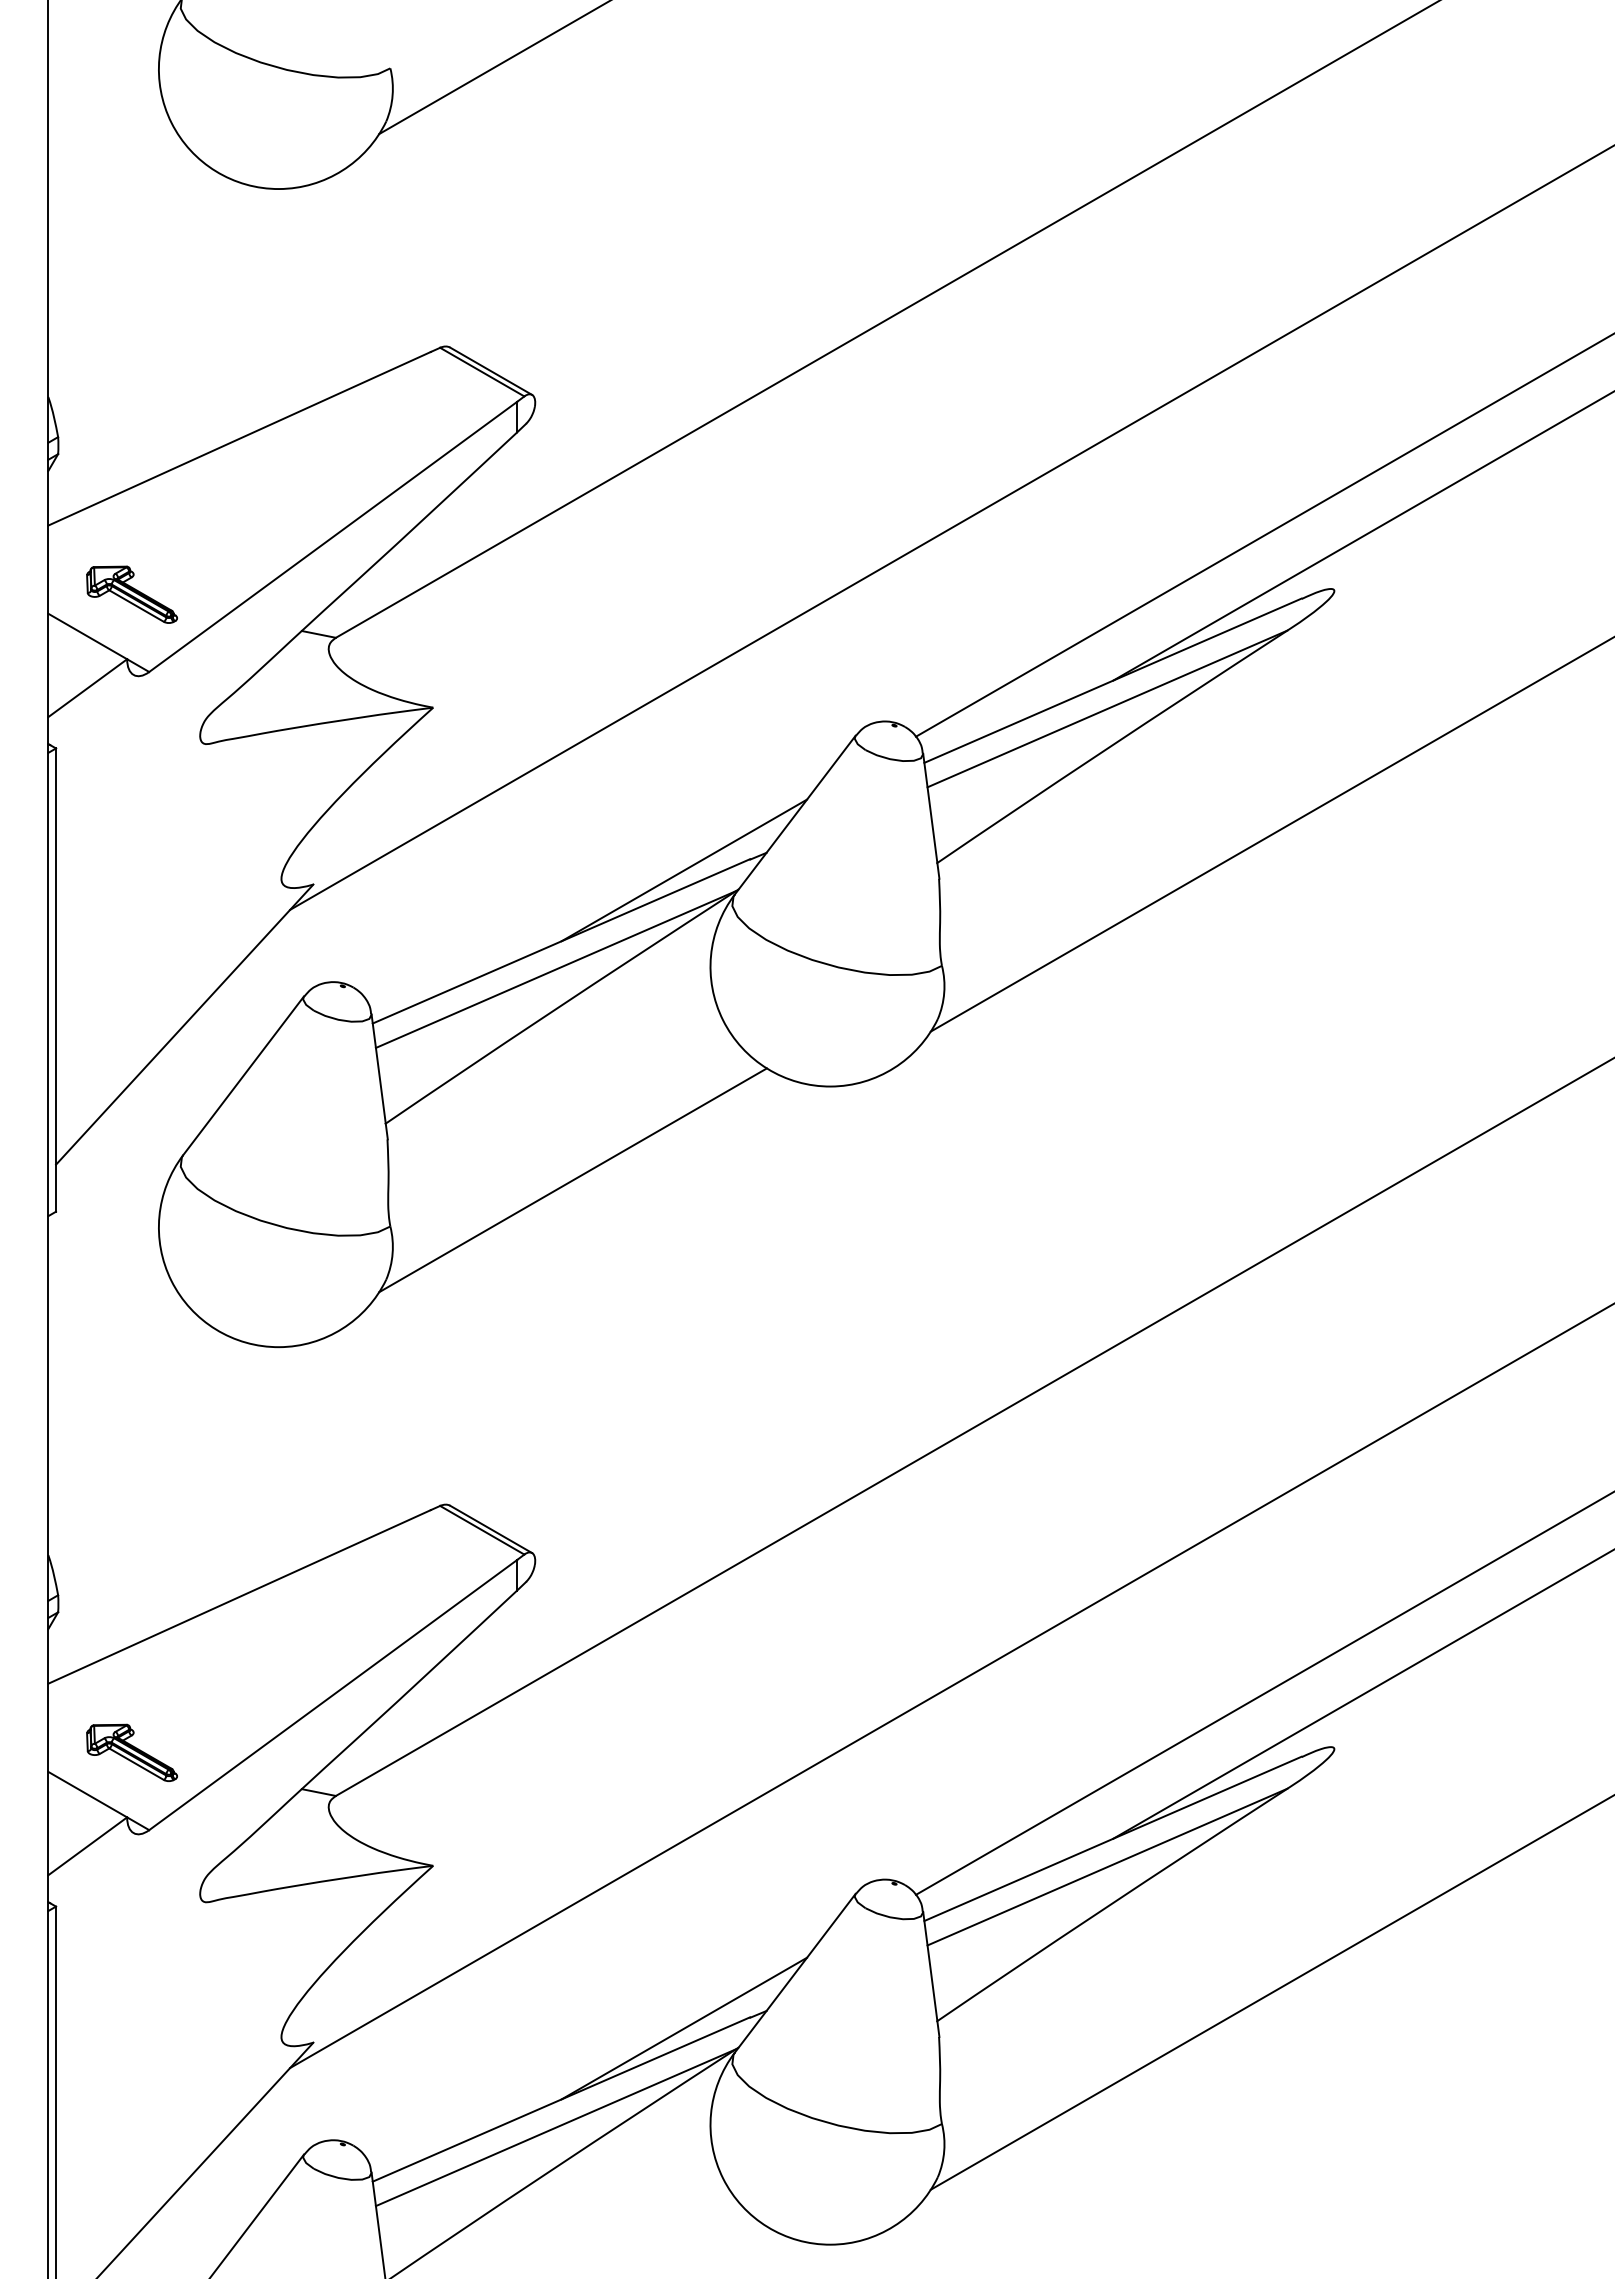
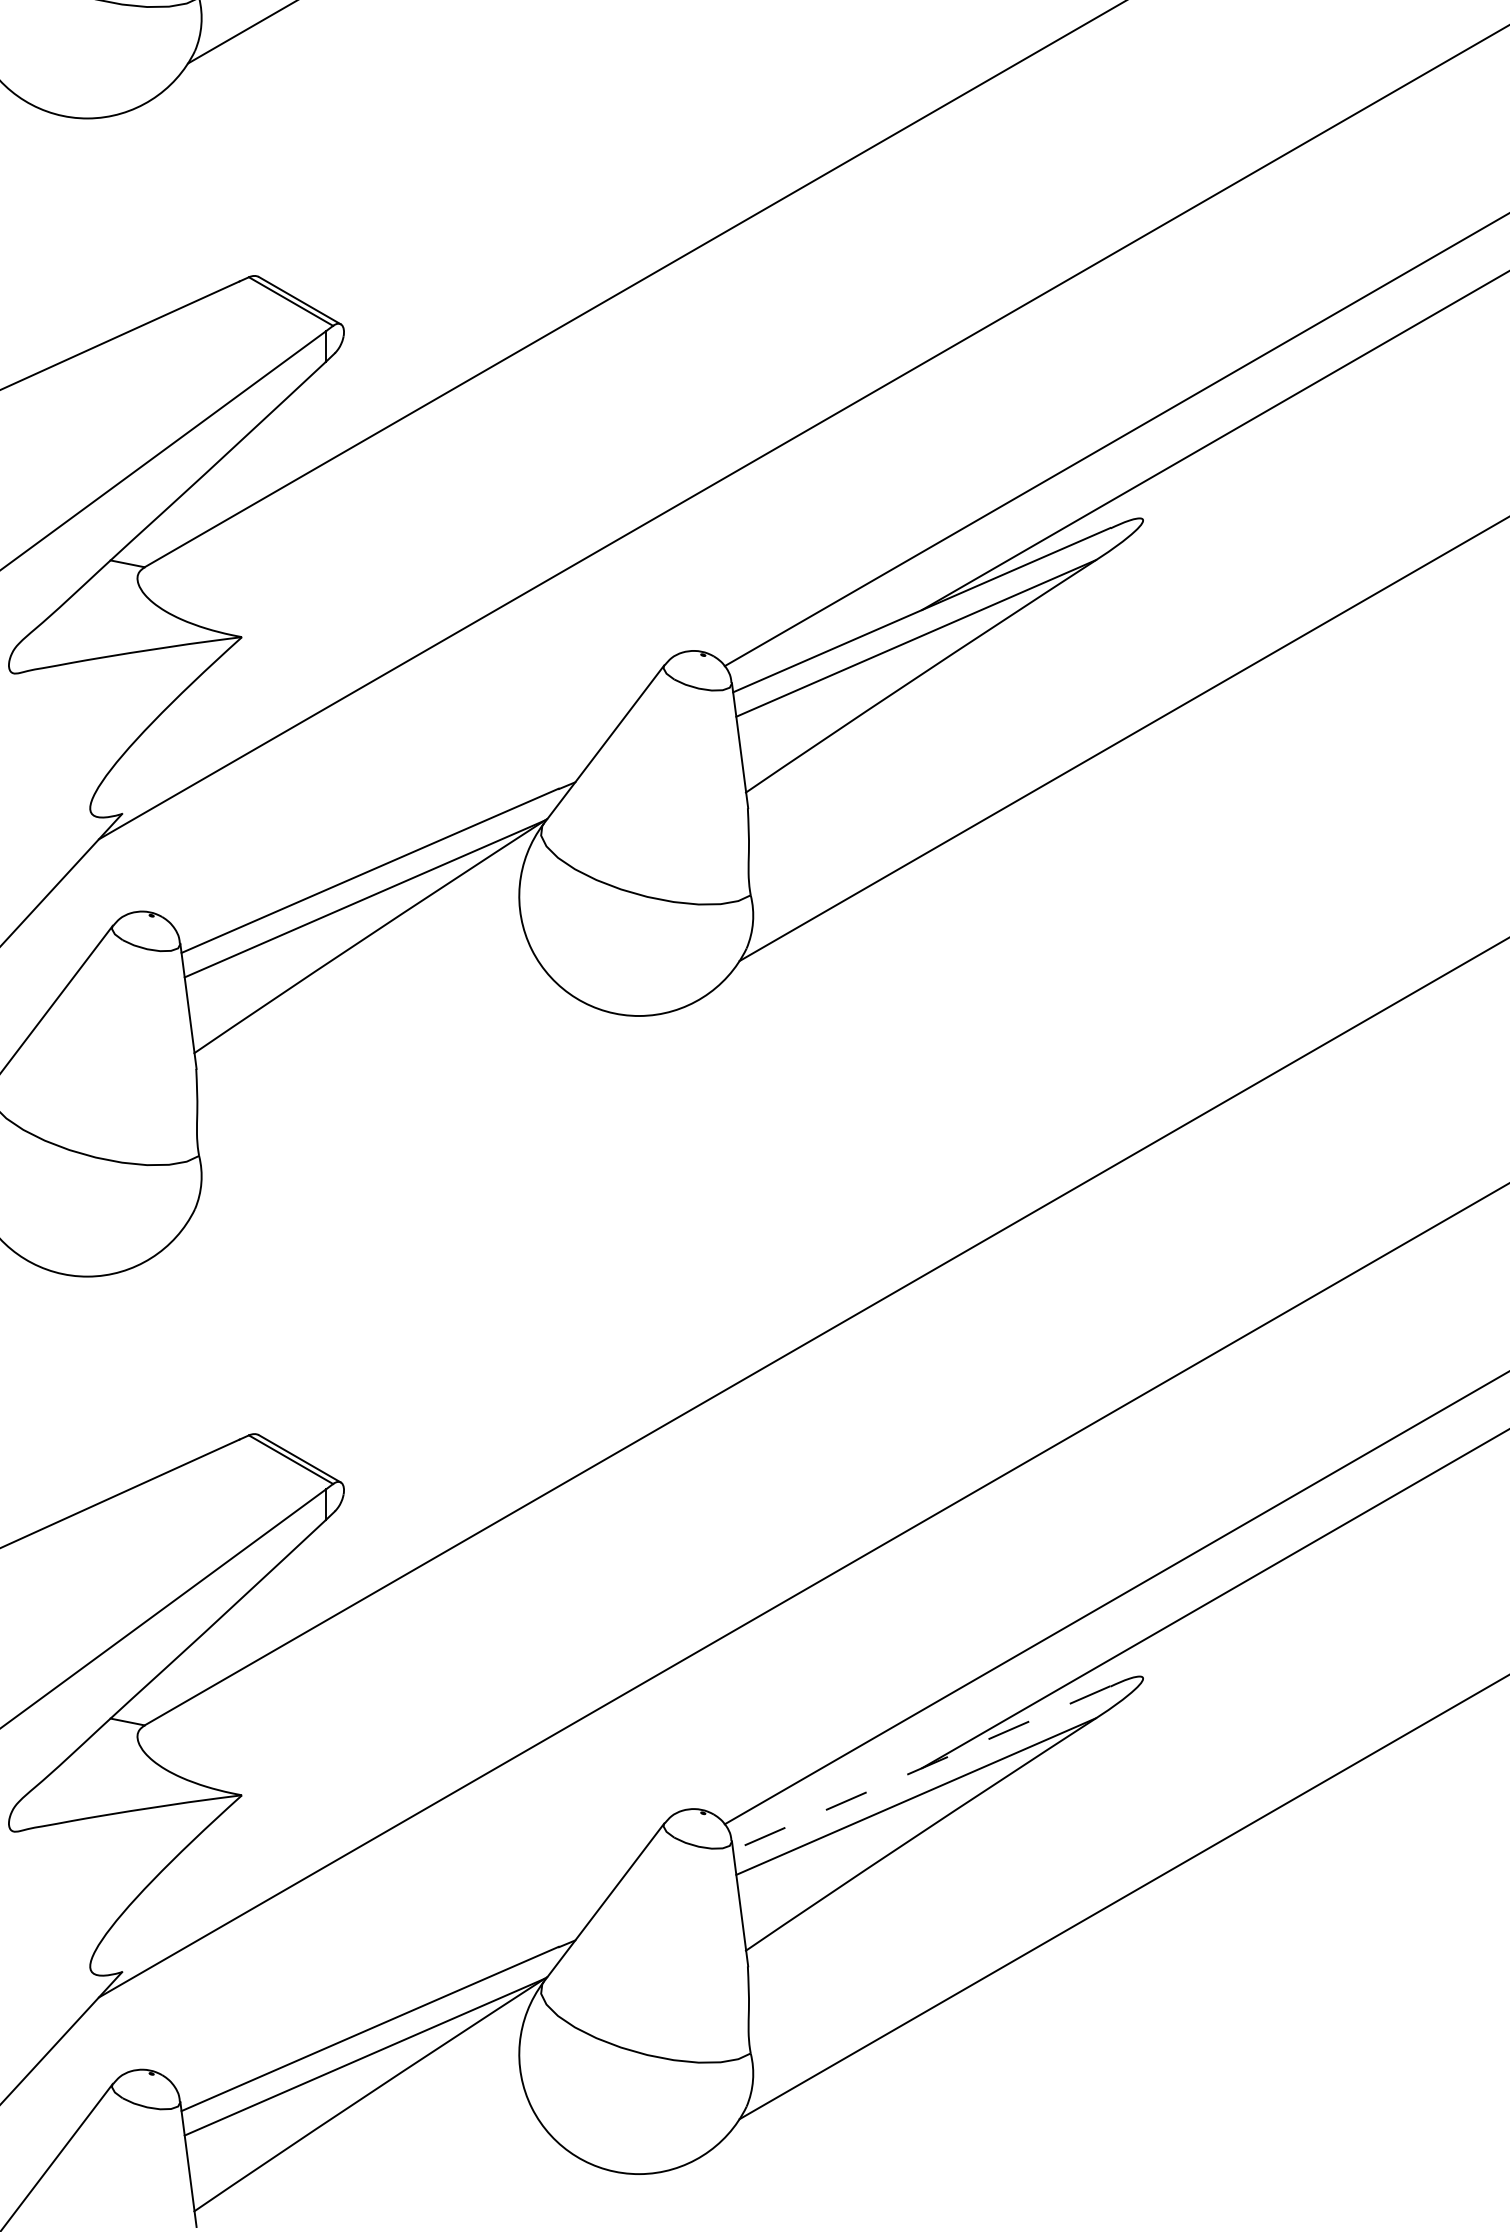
line: (684, 870) -> (493, 799), removed
line: (572, 1180) -> (381, 1109), removed
line: (1113, 1838) -> (922, 1767), solid -> dashed
line: (684, 2028) -> (493, 1957), removed

